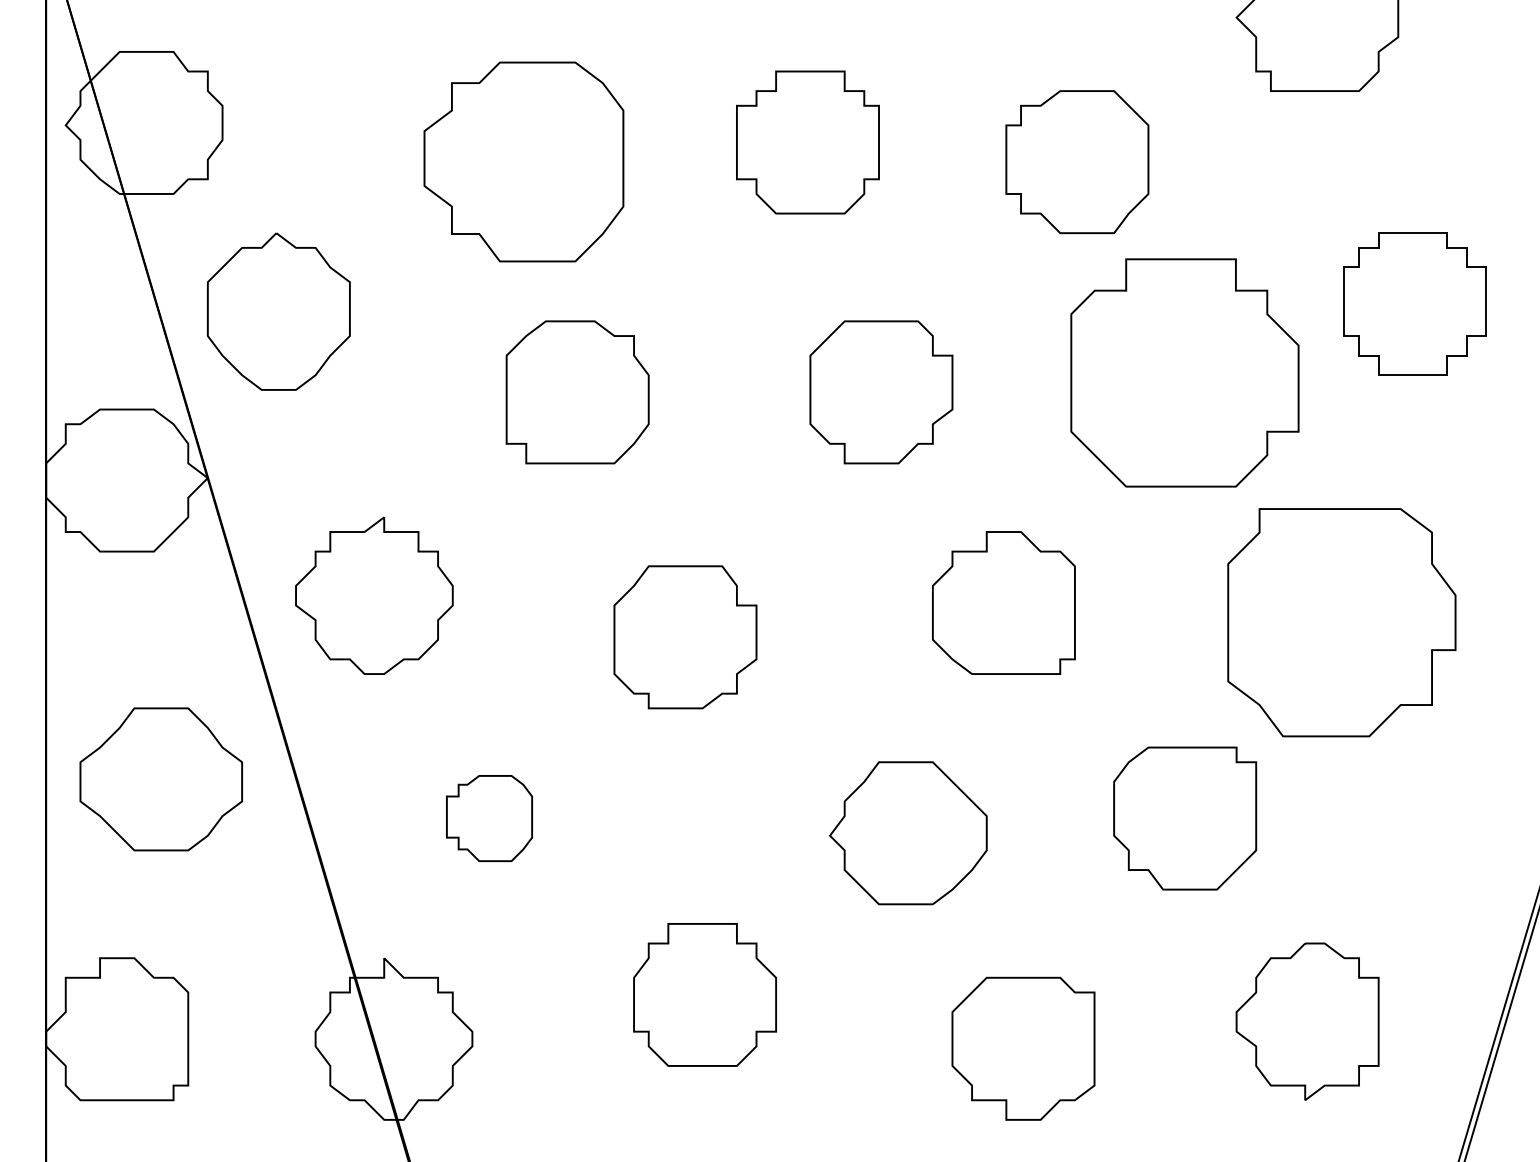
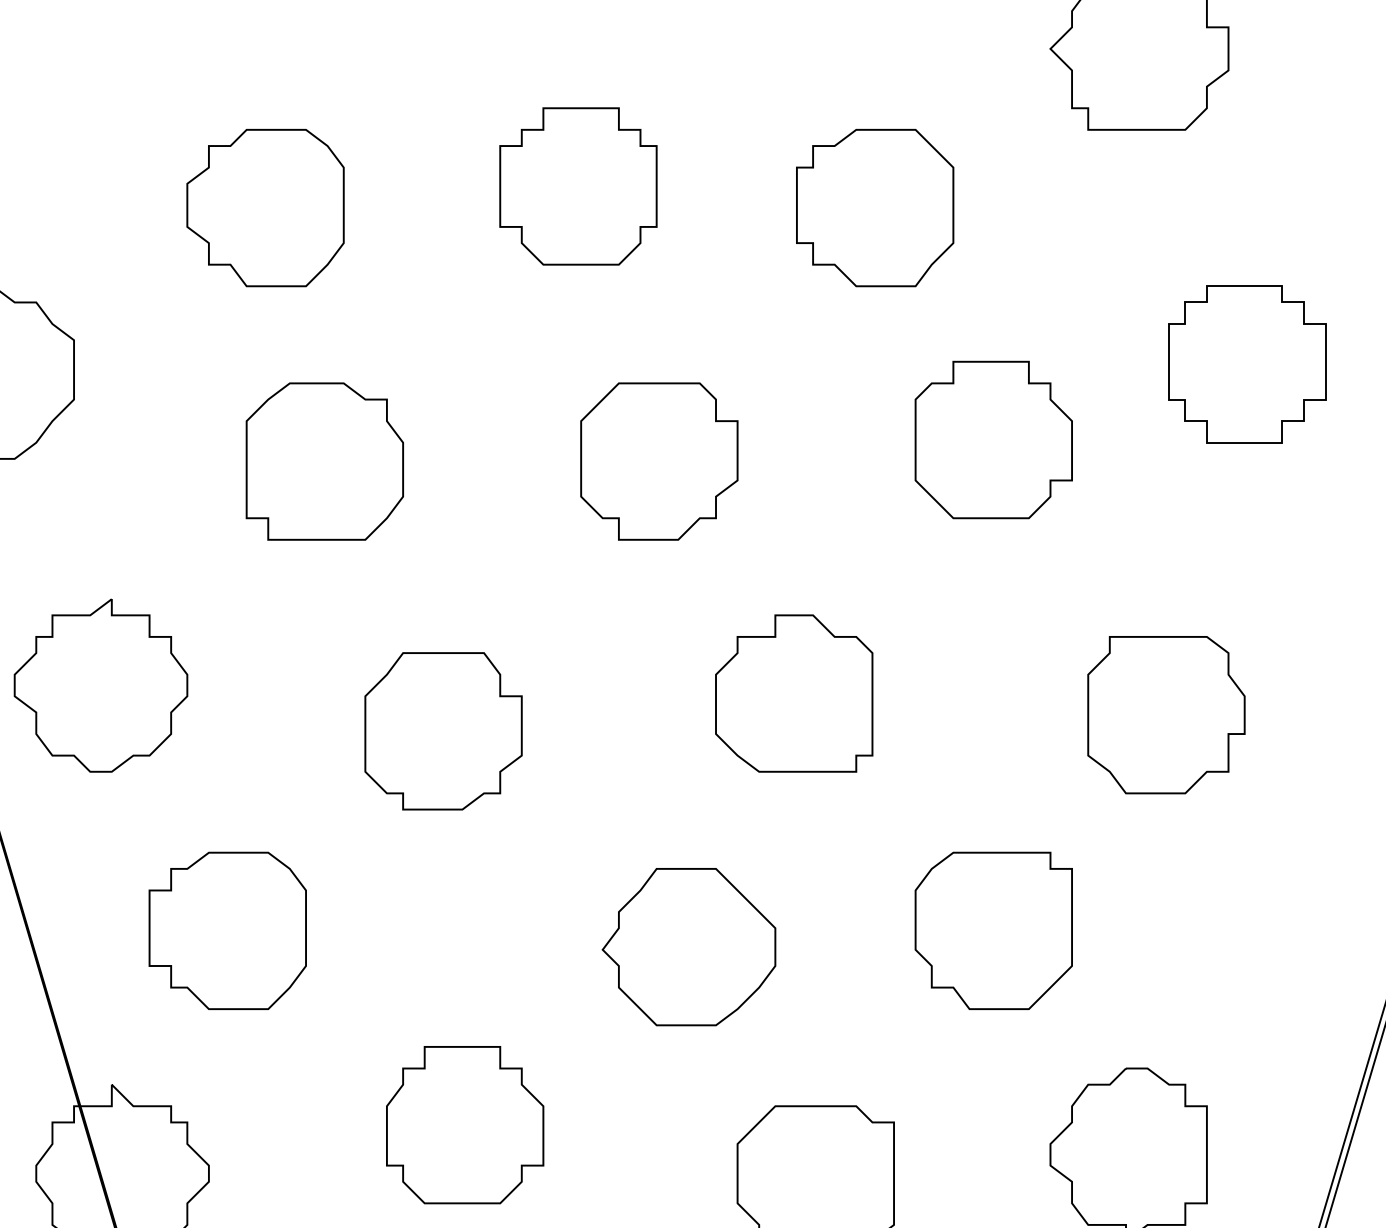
part: (523, 162) -> (265, 208), size x0.71
part: (1185, 372) -> (994, 439), size x0.62
part: (1341, 622) -> (1165, 715), size x0.62
part: (489, 818) -> (227, 930), size x1.67

